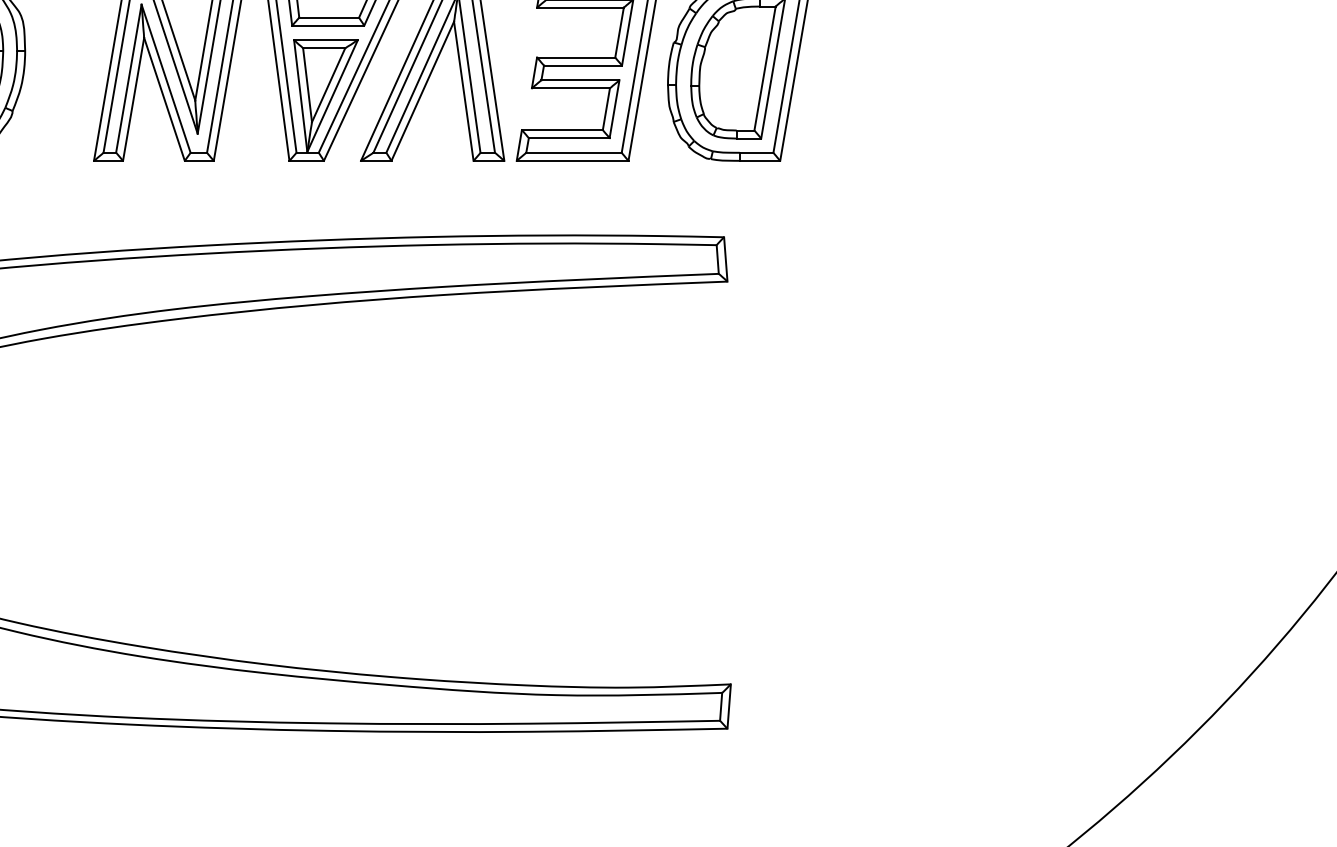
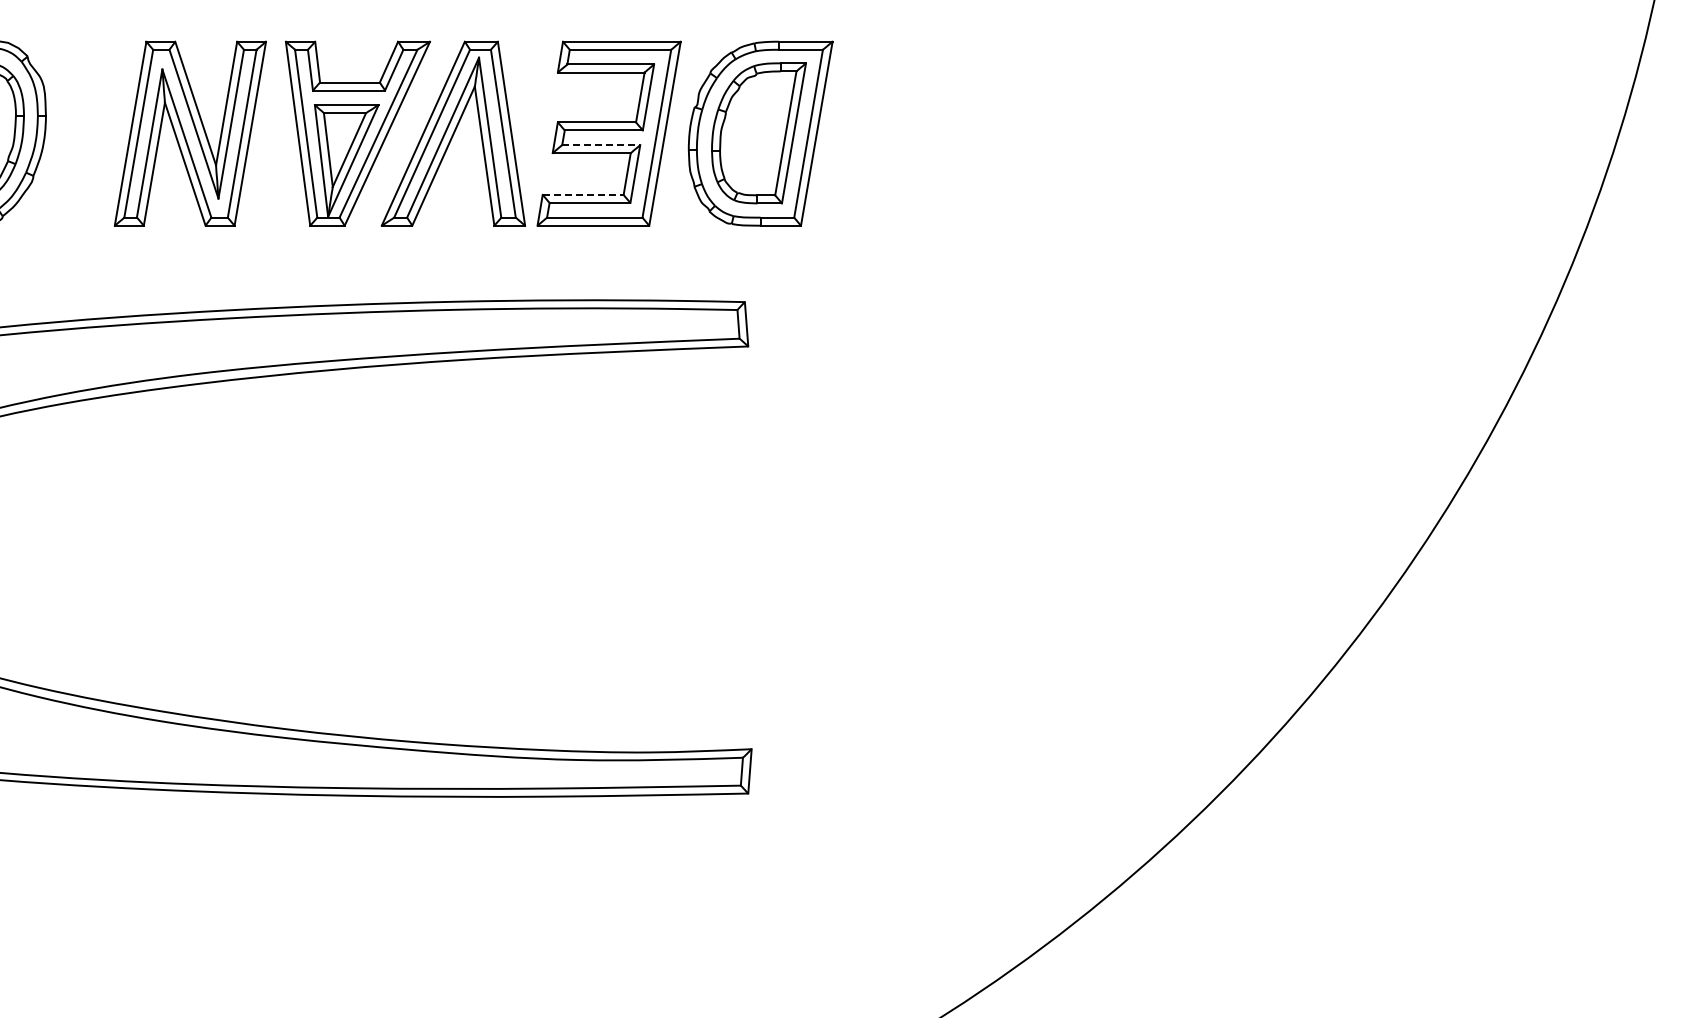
line: (580, 80) -> (601, 145), solid -> dashed
line: (562, 129) -> (583, 194), solid -> dashed

